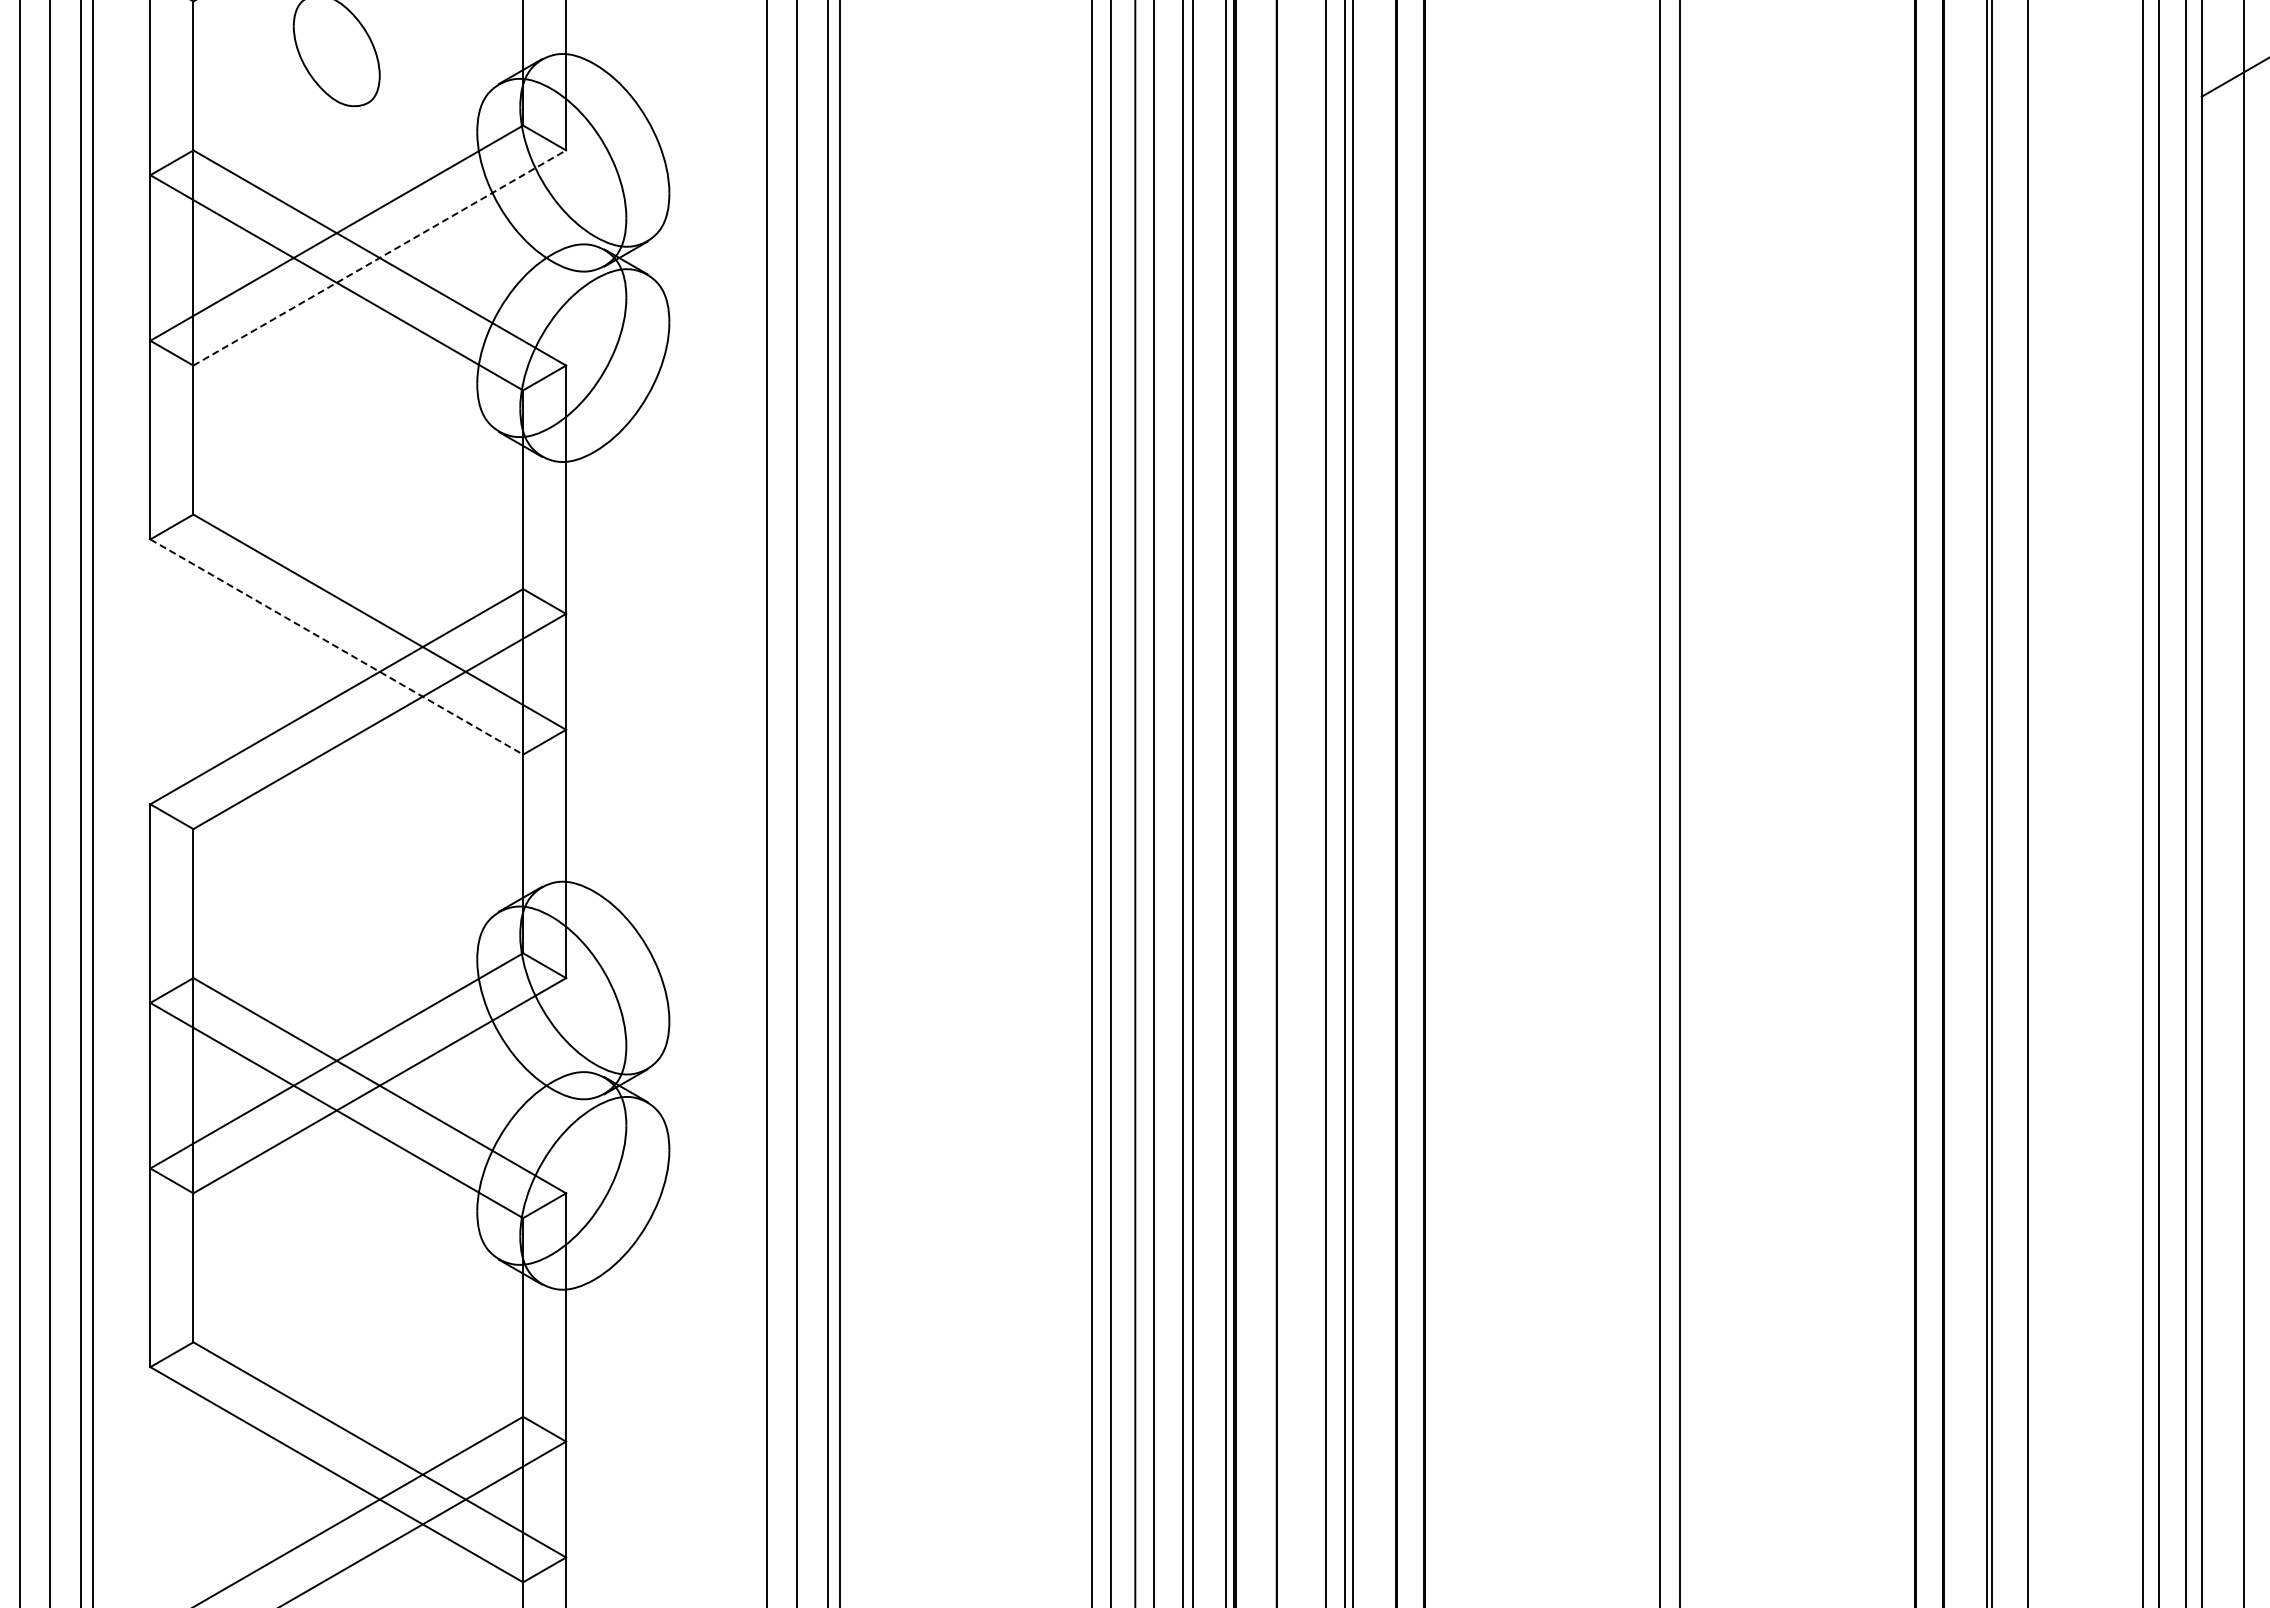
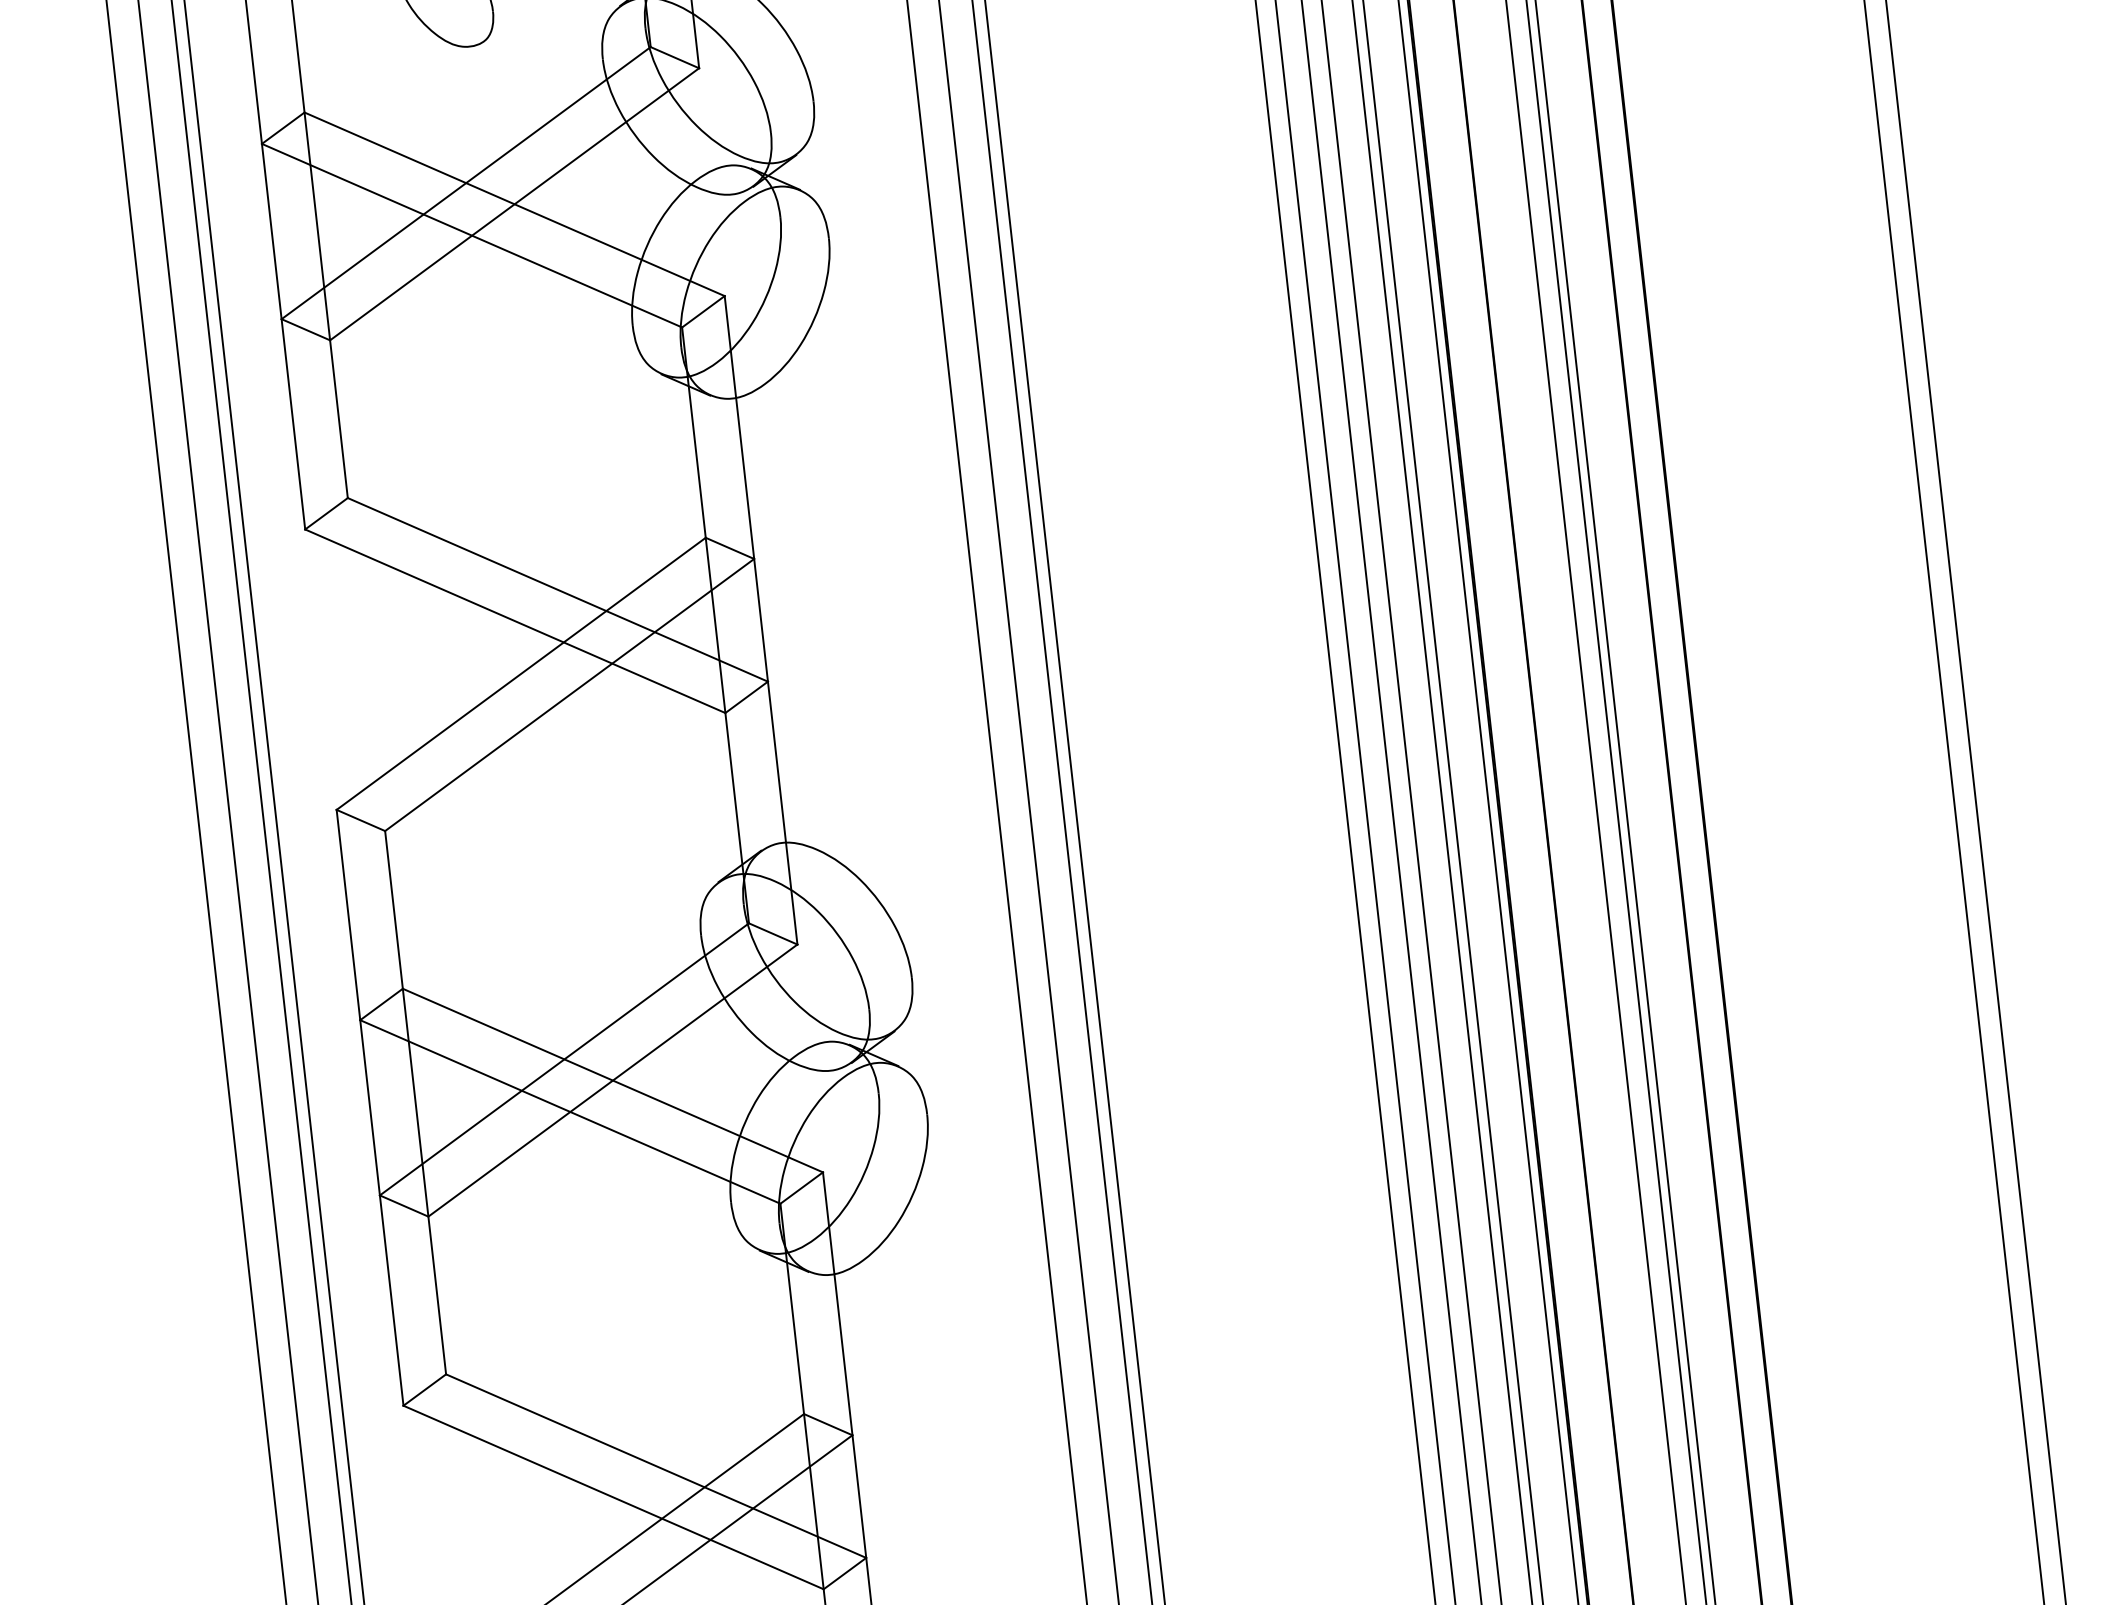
line: (380, 257) -> (515, 203), dashed -> solid
line: (337, 647) -> (516, 621), dashed -> solid

